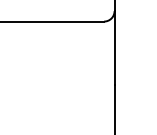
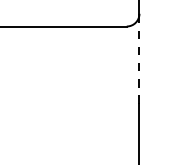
line: (114, 48) -> (139, 59), solid -> dashed

